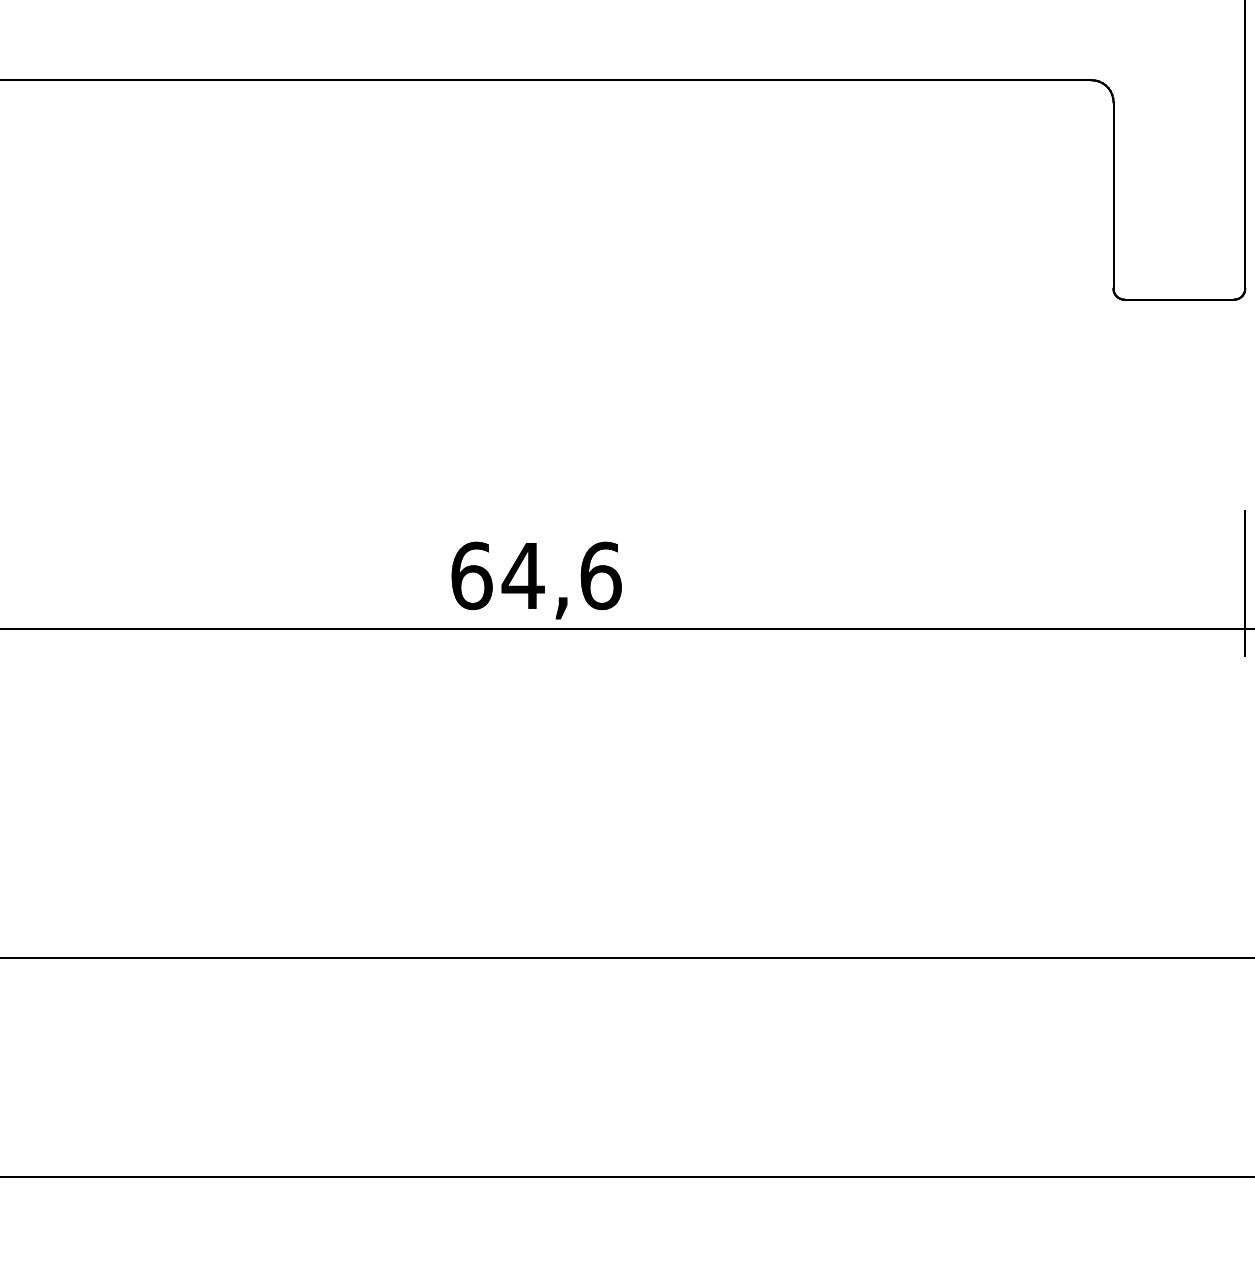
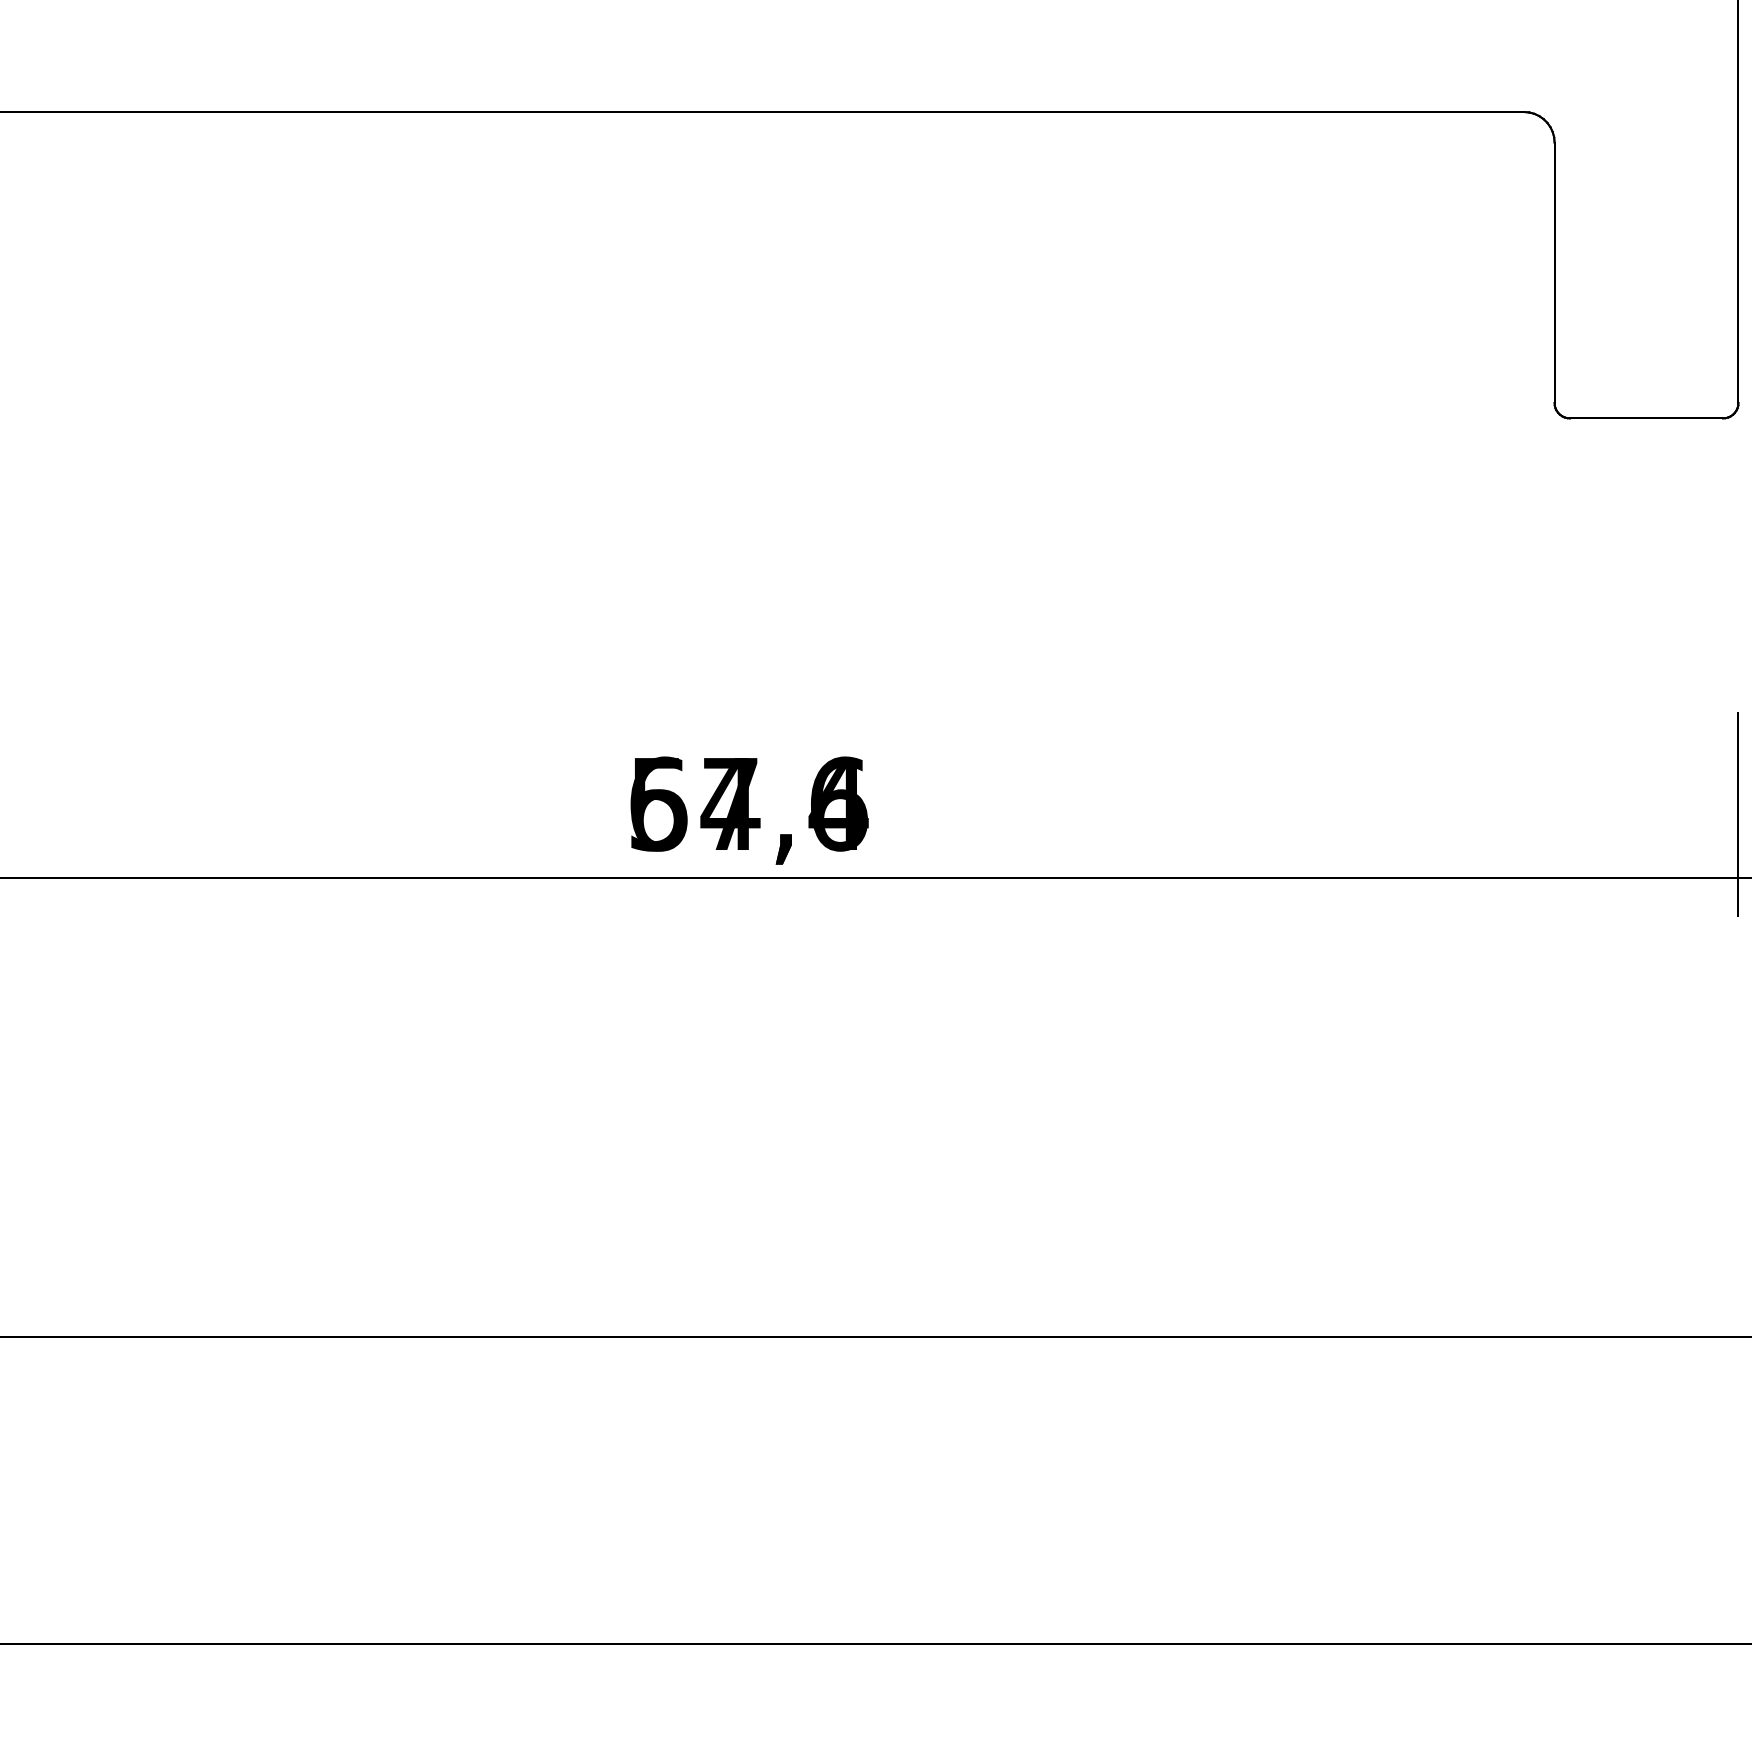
text: (536, 575) -> (749, 803), 64,6 -> 57,4

